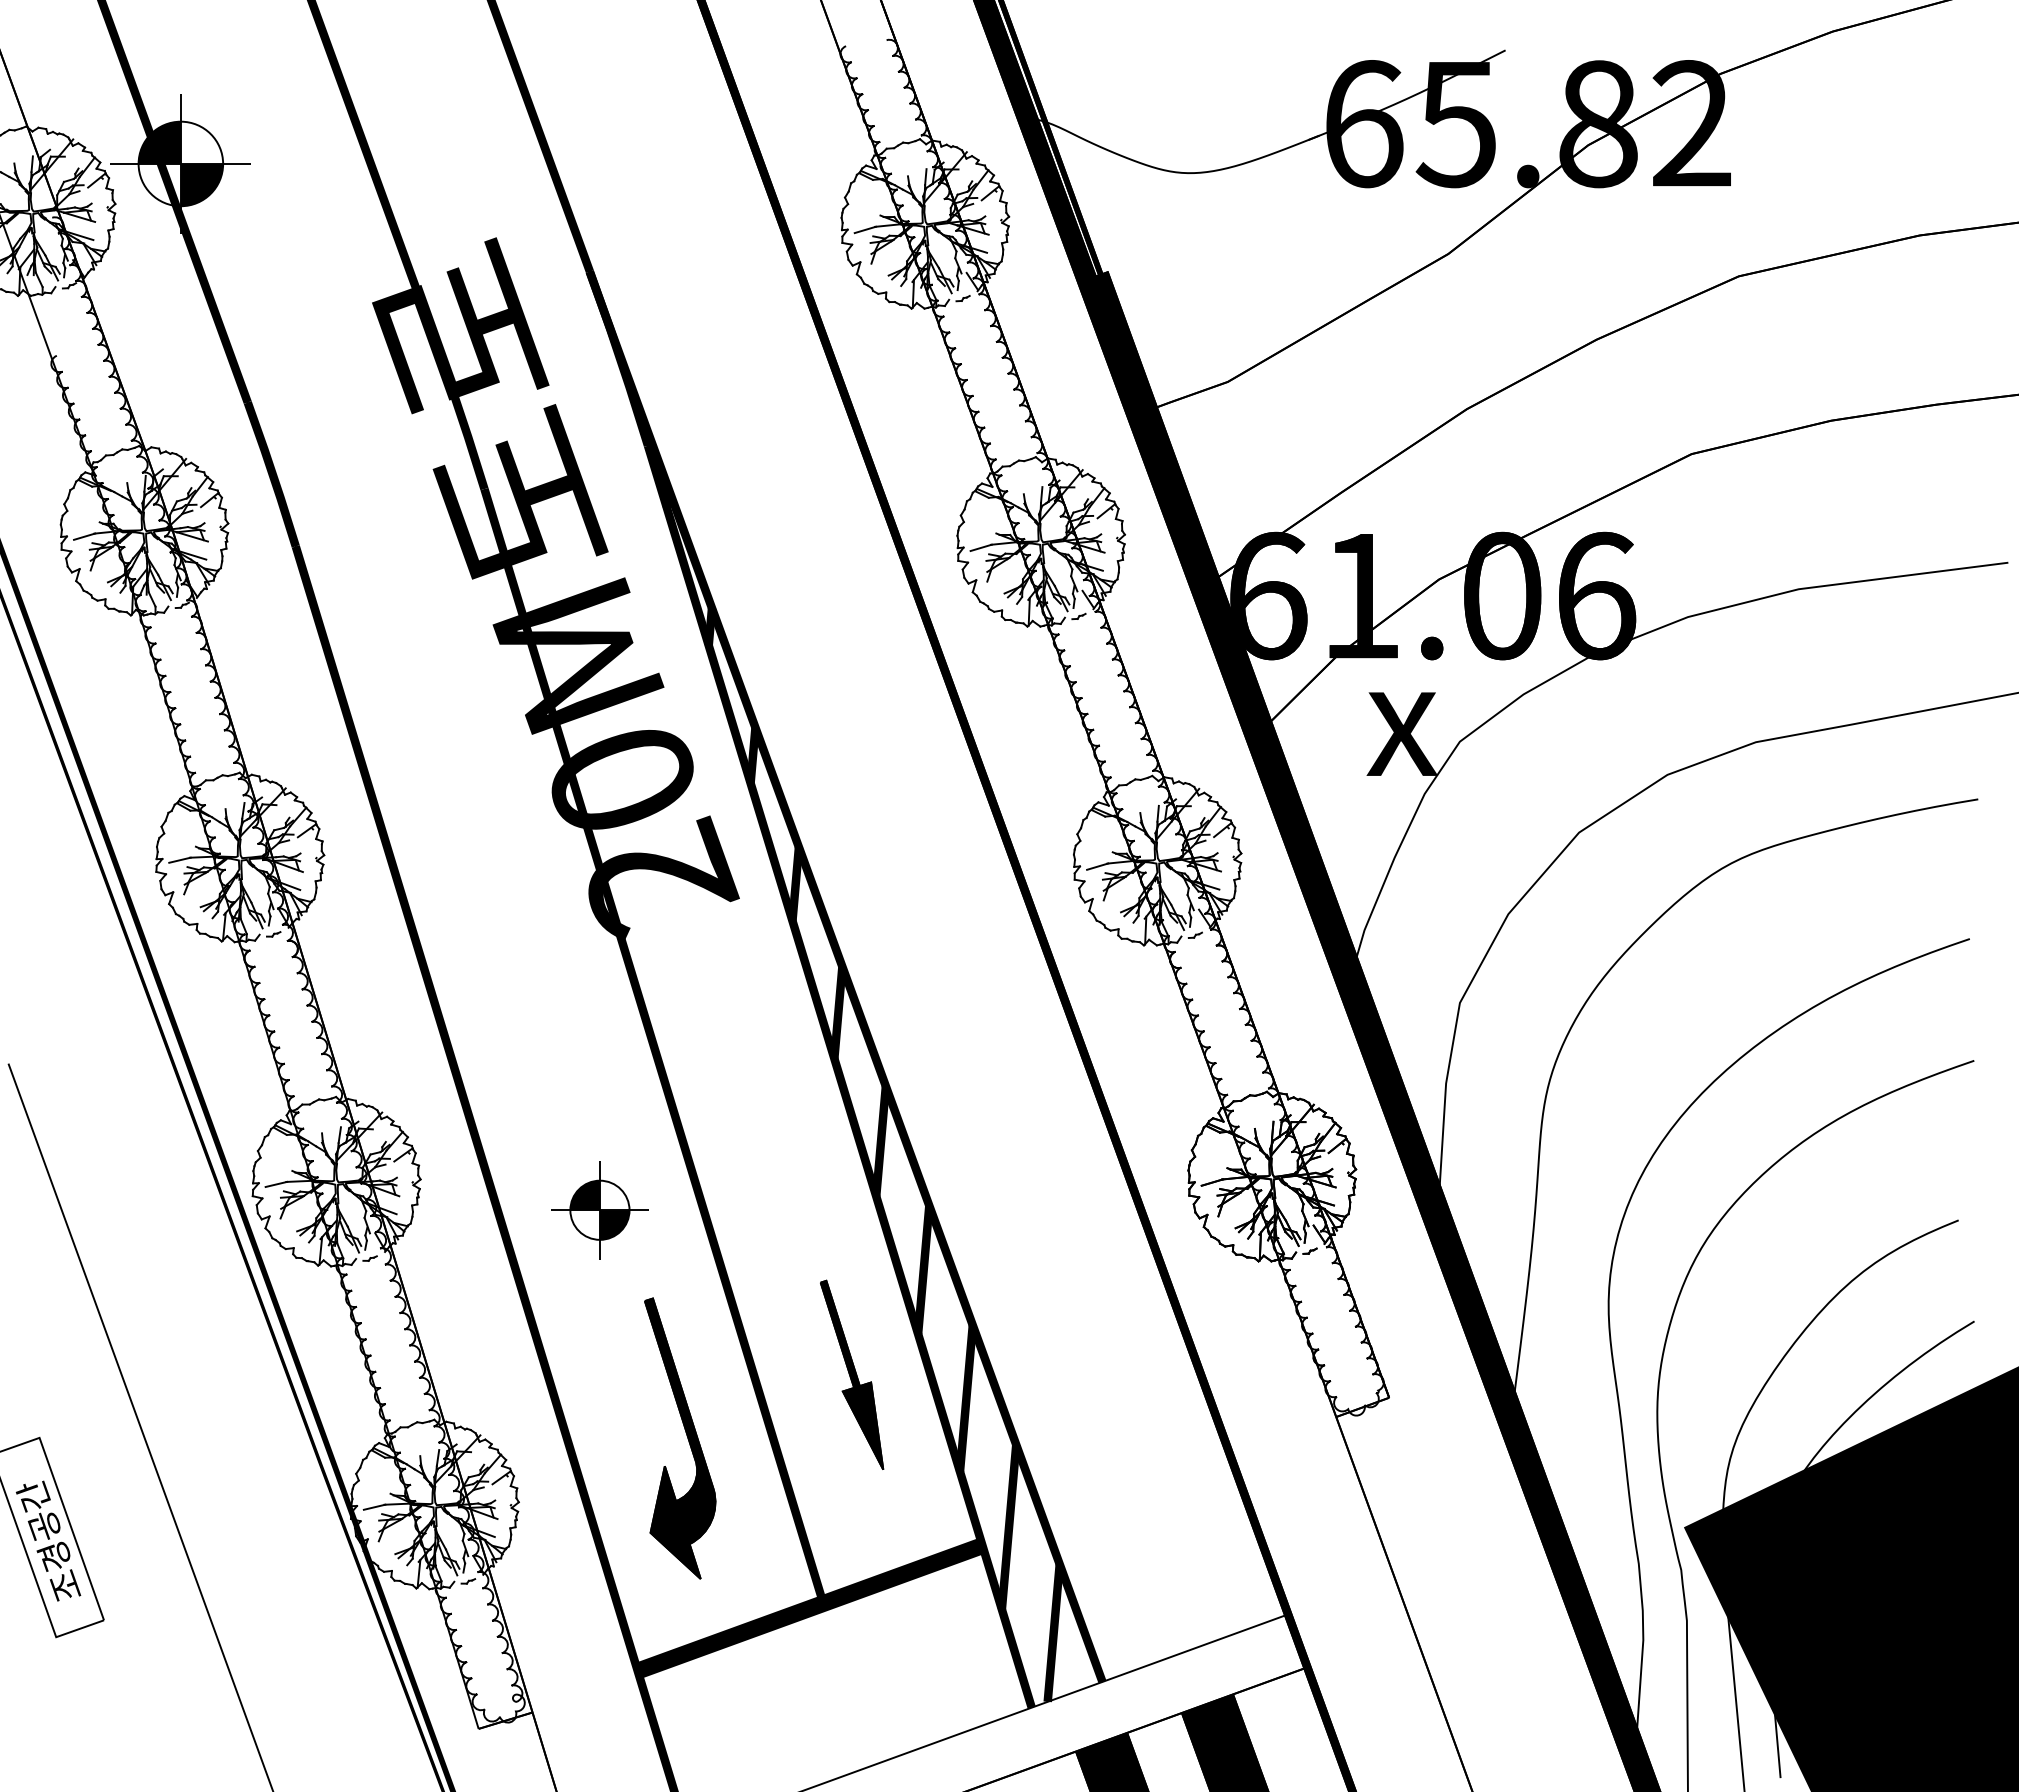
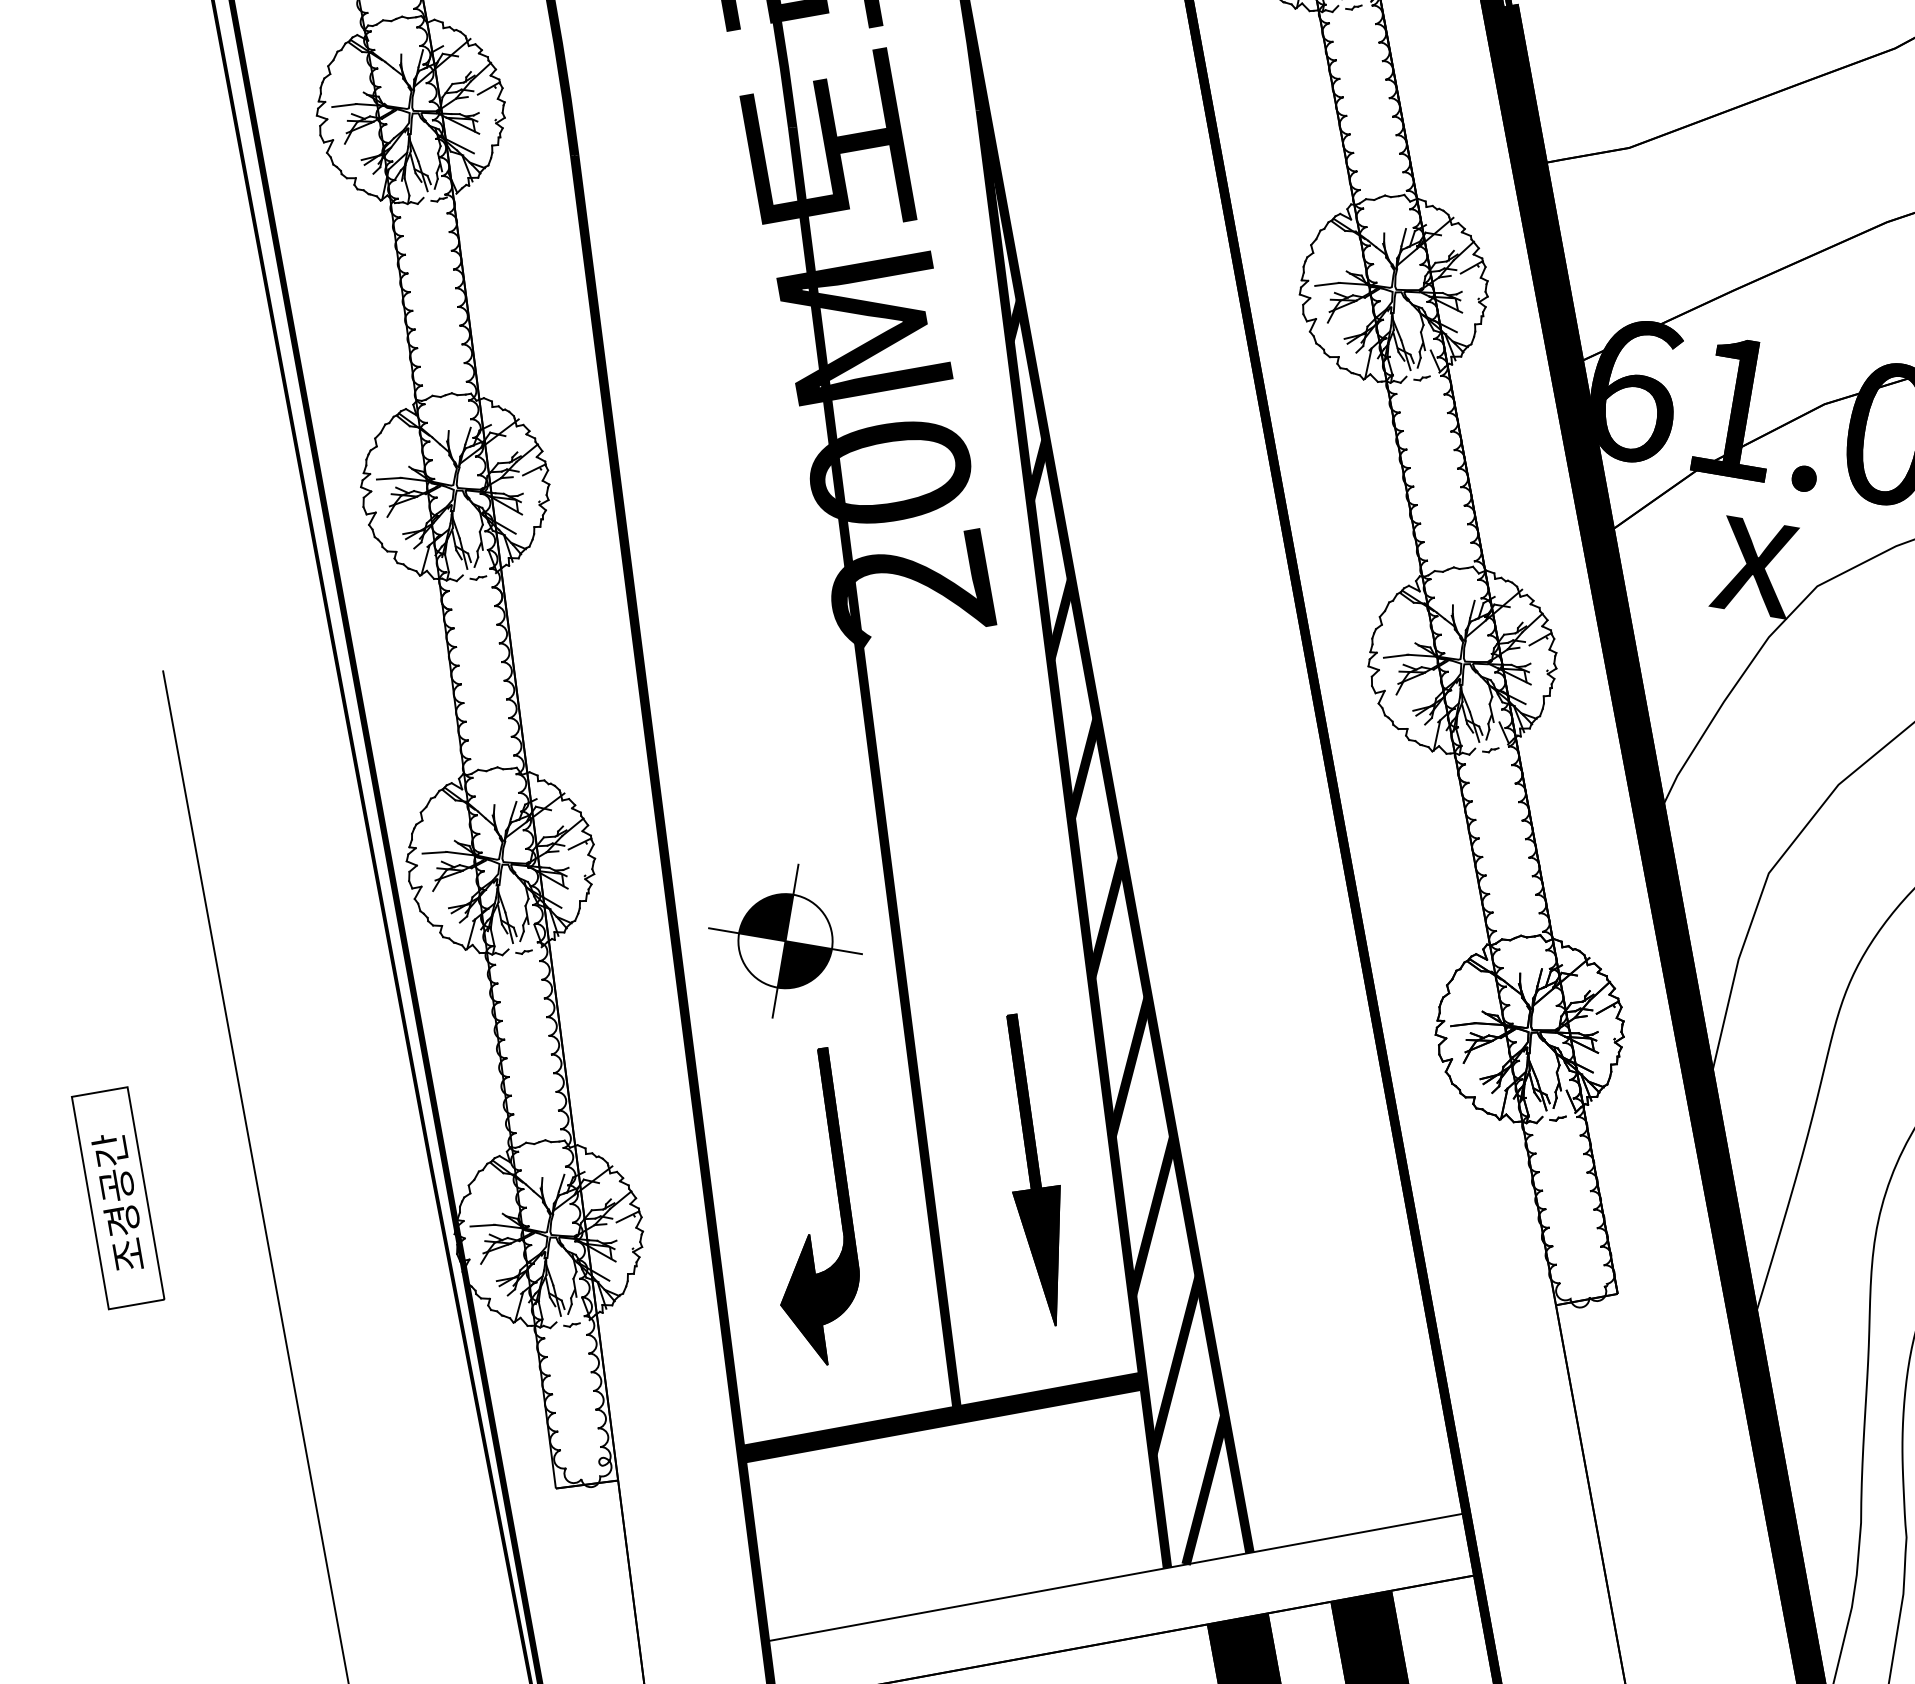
part: (599, 1210) -> (784, 941), size x1.43
part: (851, 1374) -> (1031, 1168), size x1.43

